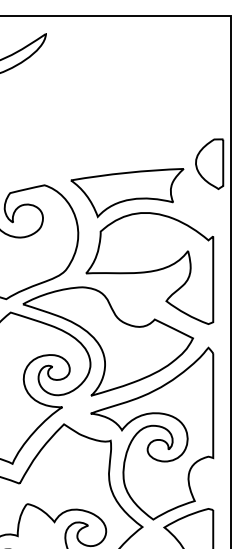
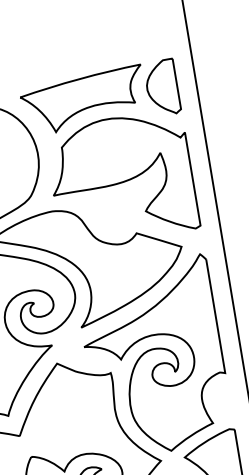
part: (209, 163) -> (162, 87), moved

